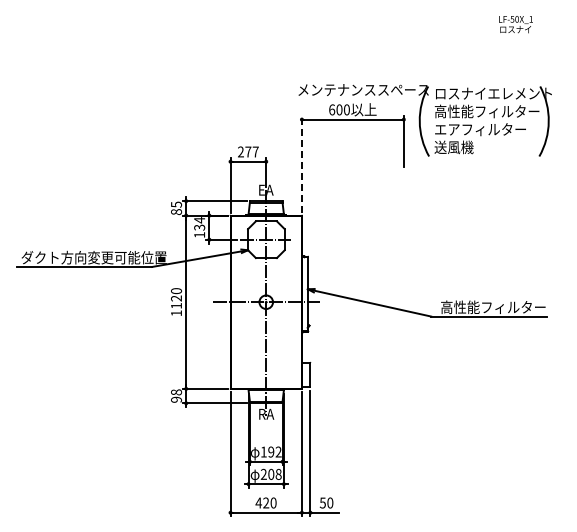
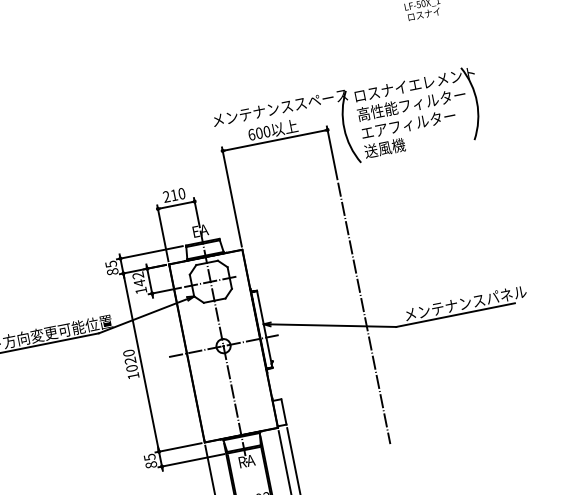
text: (251, 151) -> (177, 194), 277 -> 210
line: (301, 163) -> (231, 196), dashed -> solid
text: (199, 223) -> (138, 278), 134 -> 142
line: (403, 297) -> (363, 313), added
text: (176, 305) -> (131, 367), 1120 -> 1020
text: (500, 307) -> (465, 303), 高性能フィルター -> メンテナンスパネル
text: (176, 395) -> (150, 460), 98 -> 85

